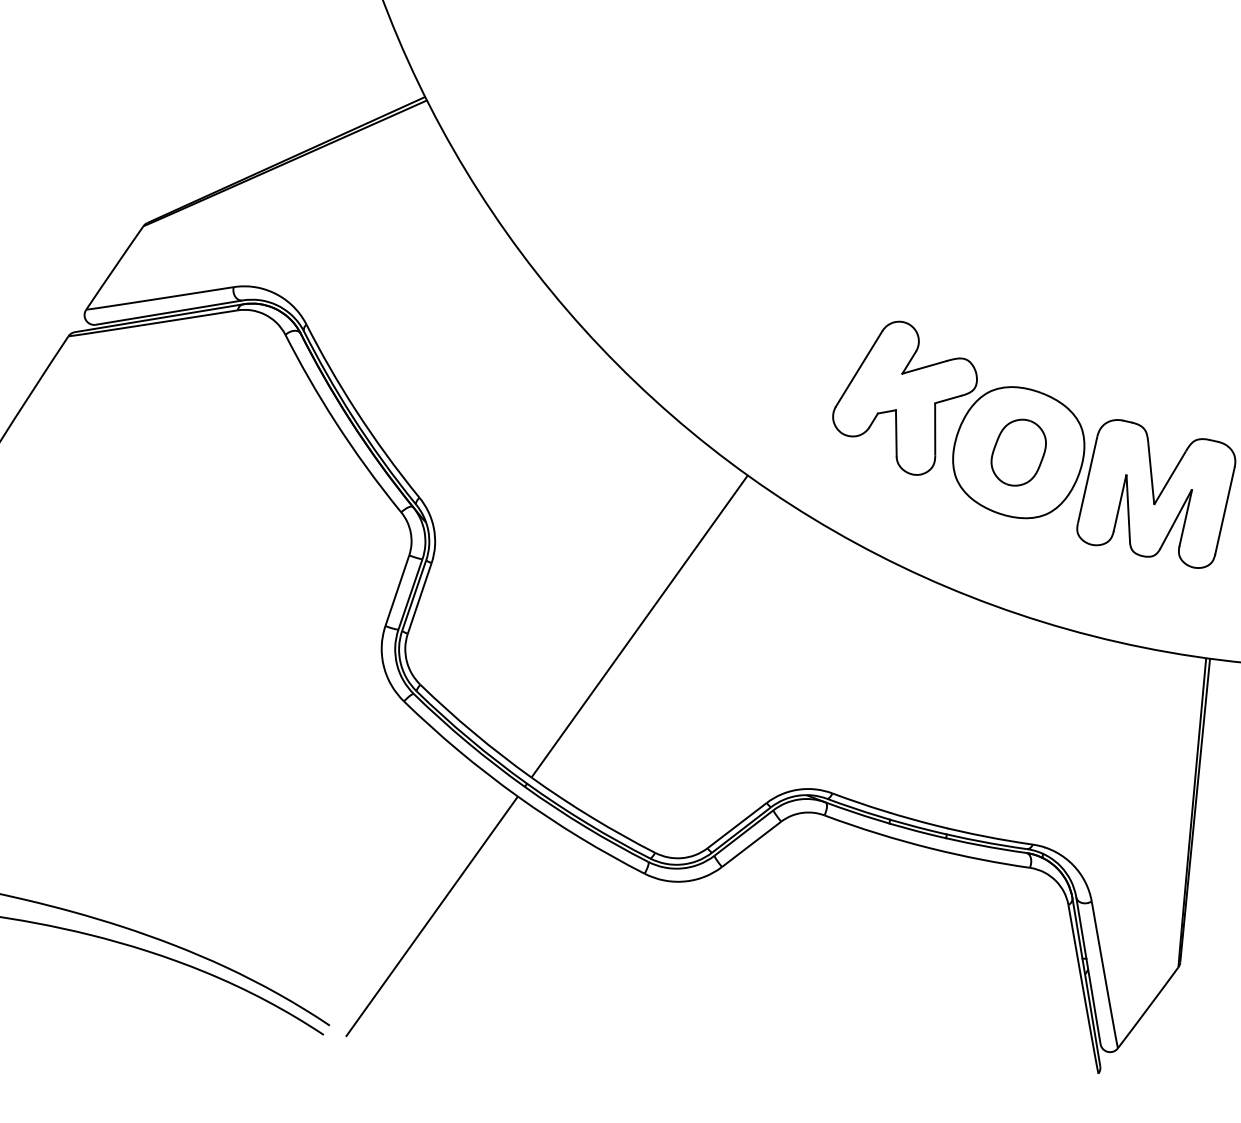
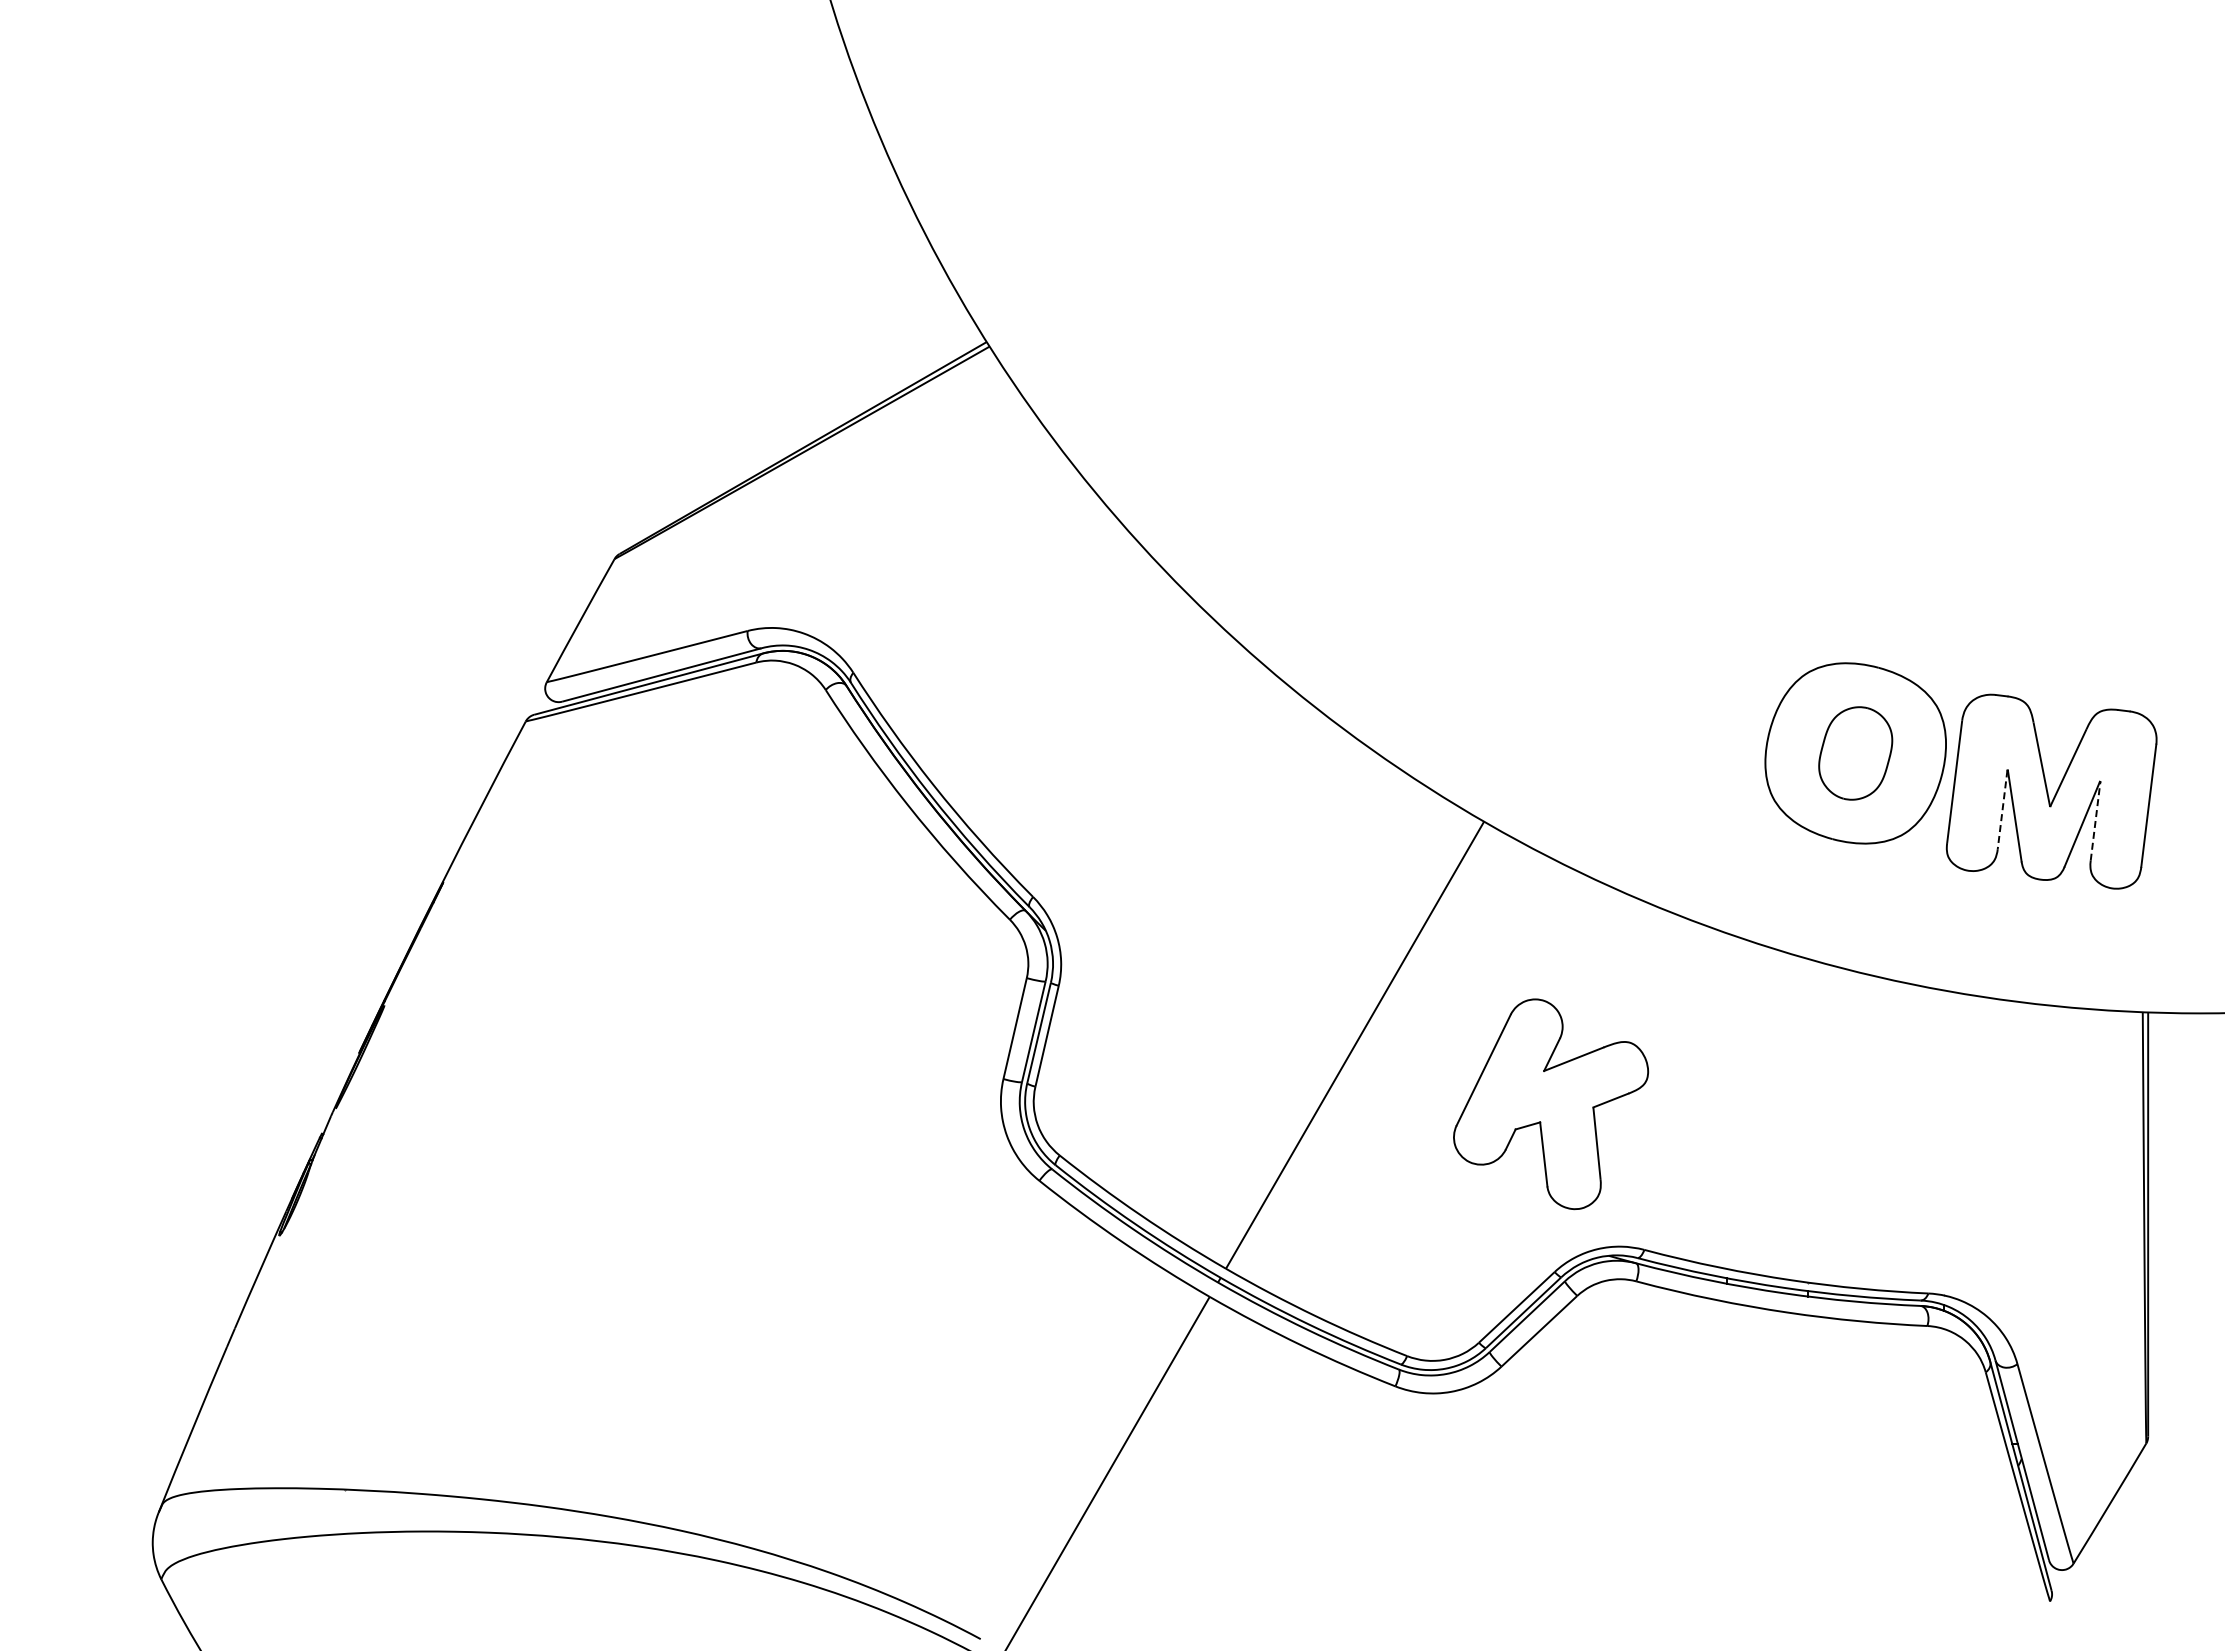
part: (905, 398) -> (1551, 1104), moved
line: (1119, 503) -> (2002, 809), solid -> dashed
line: (1185, 518) -> (2095, 821), solid -> dashed

